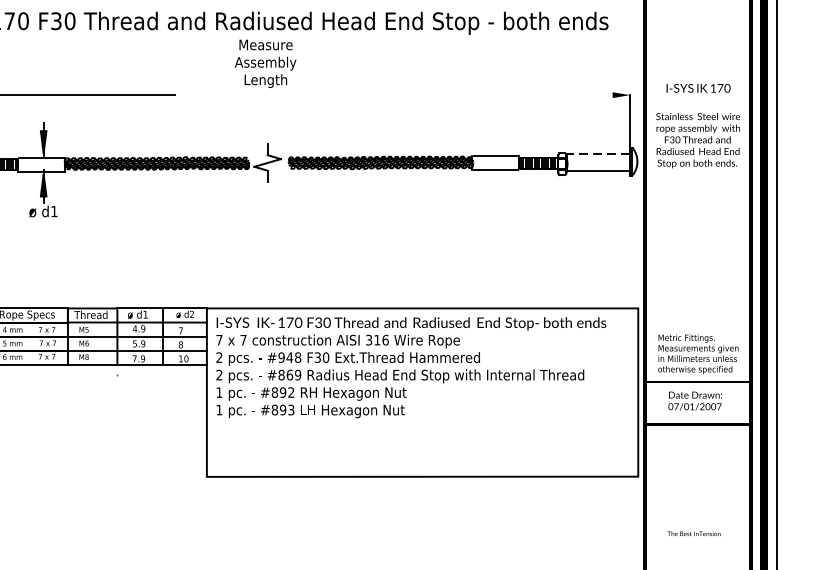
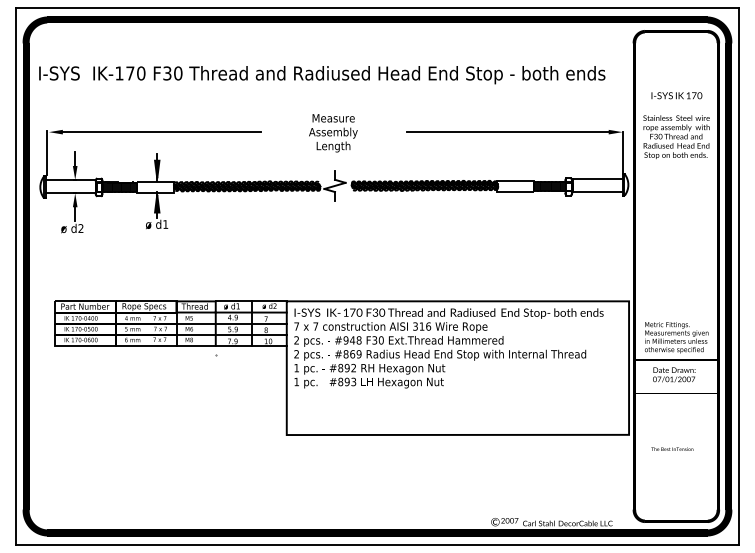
text: (265, 64) -> (333, 133), moved
line: (485, 95) -> (507, 132), added
text: (698, 125) -> (676, 125), moved
line: (598, 153) -> (597, 178), dashed -> solid
text: (694, 532) -> (672, 448), moved

